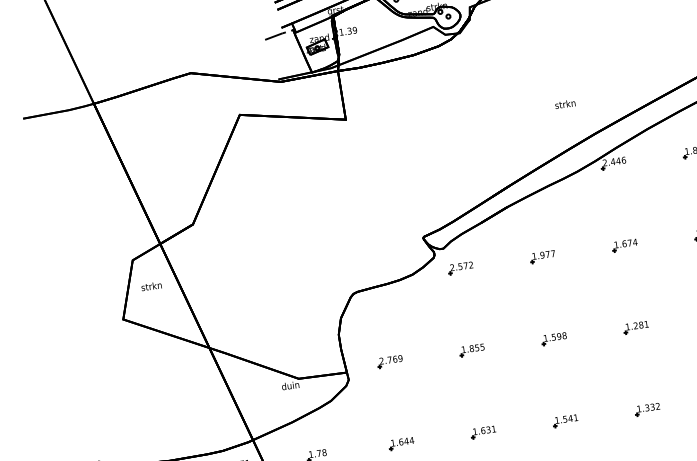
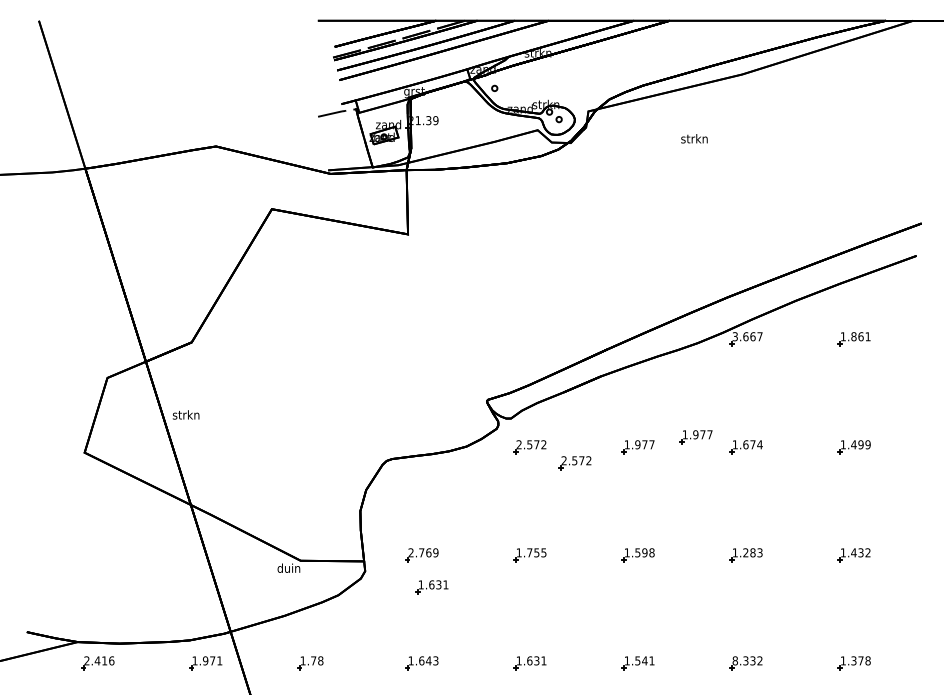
text: (565, 104) -> (694, 138), moved
text: (614, 161) -> (747, 336), 2.446 -> 3.667
part: (585, 243) -> (695, 437), added
part: (496, 276) -> (574, 463), added
text: (151, 286) -> (185, 414), moved
text: (646, 324) -> (759, 552), 1.281 -> 1.283
text: (471, 348) -> (529, 552), 1.855 -> 1.755
part: (400, 385) -> (431, 587), added
text: (638, 408) -> (734, 660), 1.332 -> 8.332
text: (411, 440) -> (435, 660), 1.644 -> 1.643

